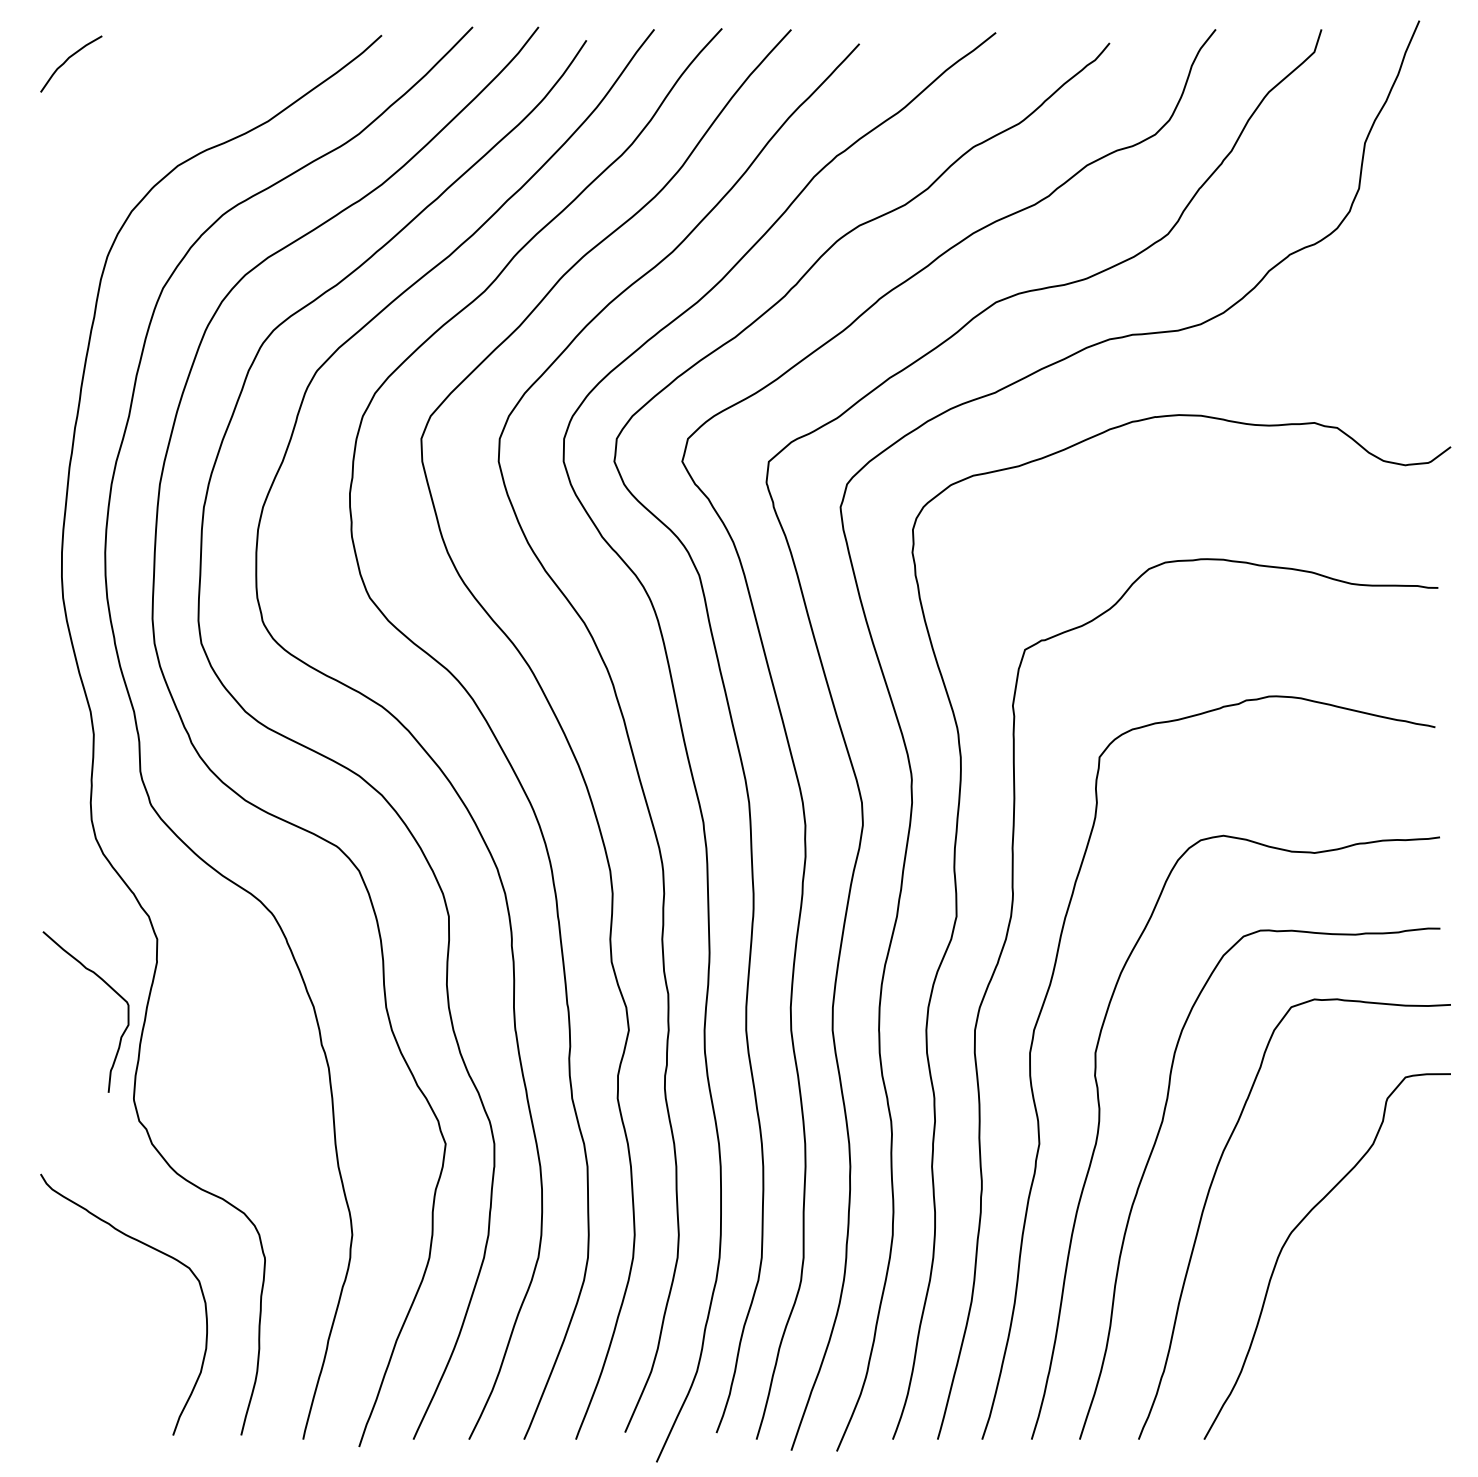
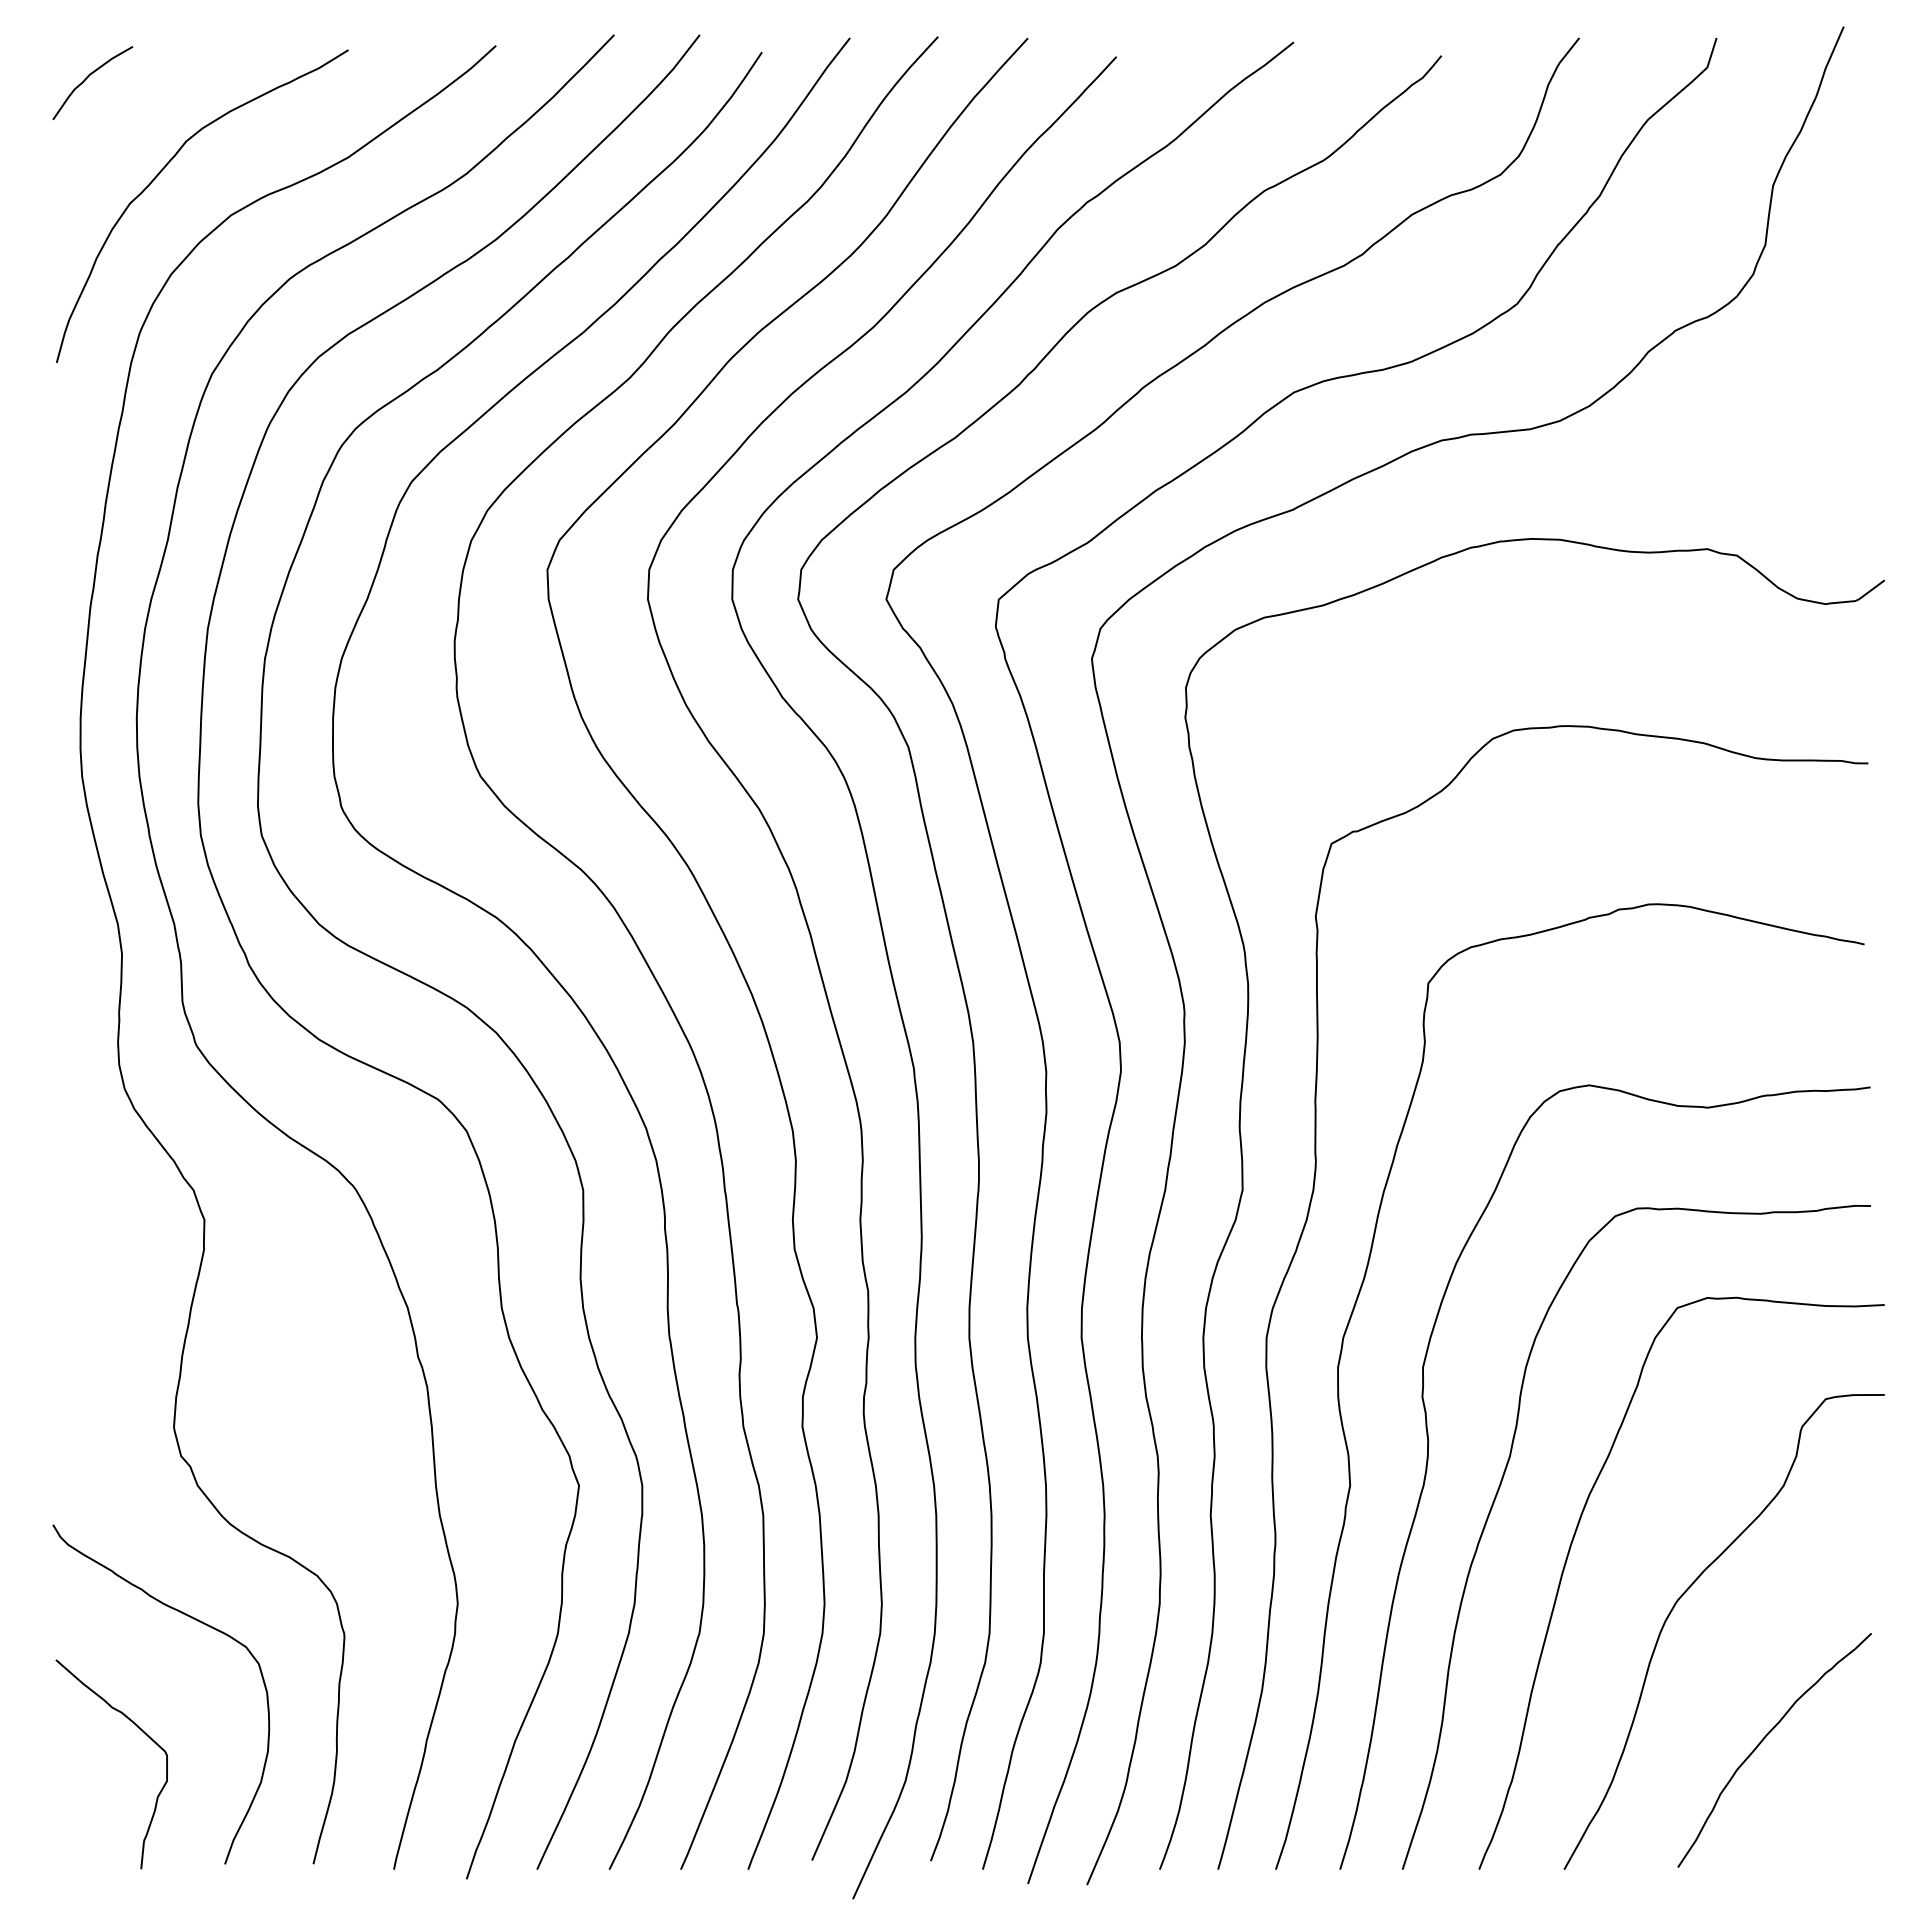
curve: (125, 132) -> (162, 171), added
curve: (109, 987) -> (142, 1732), moved
curve: (1356, 1342) -> (1761, 1743), added

